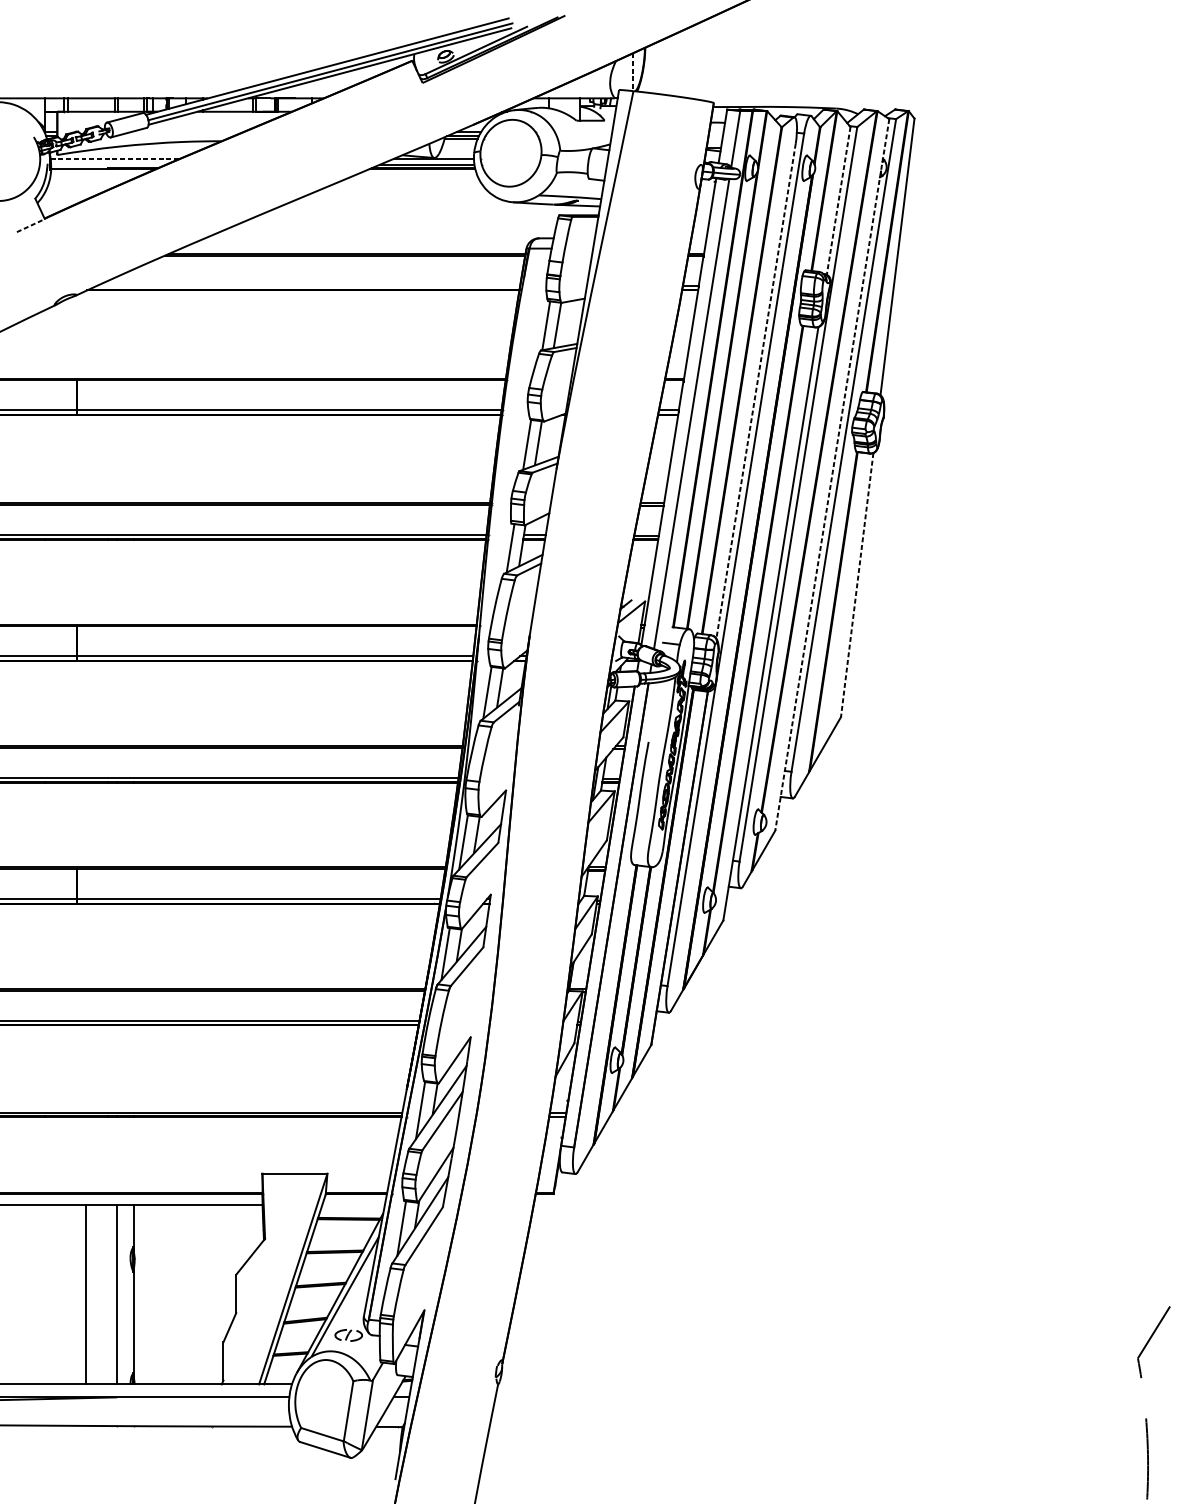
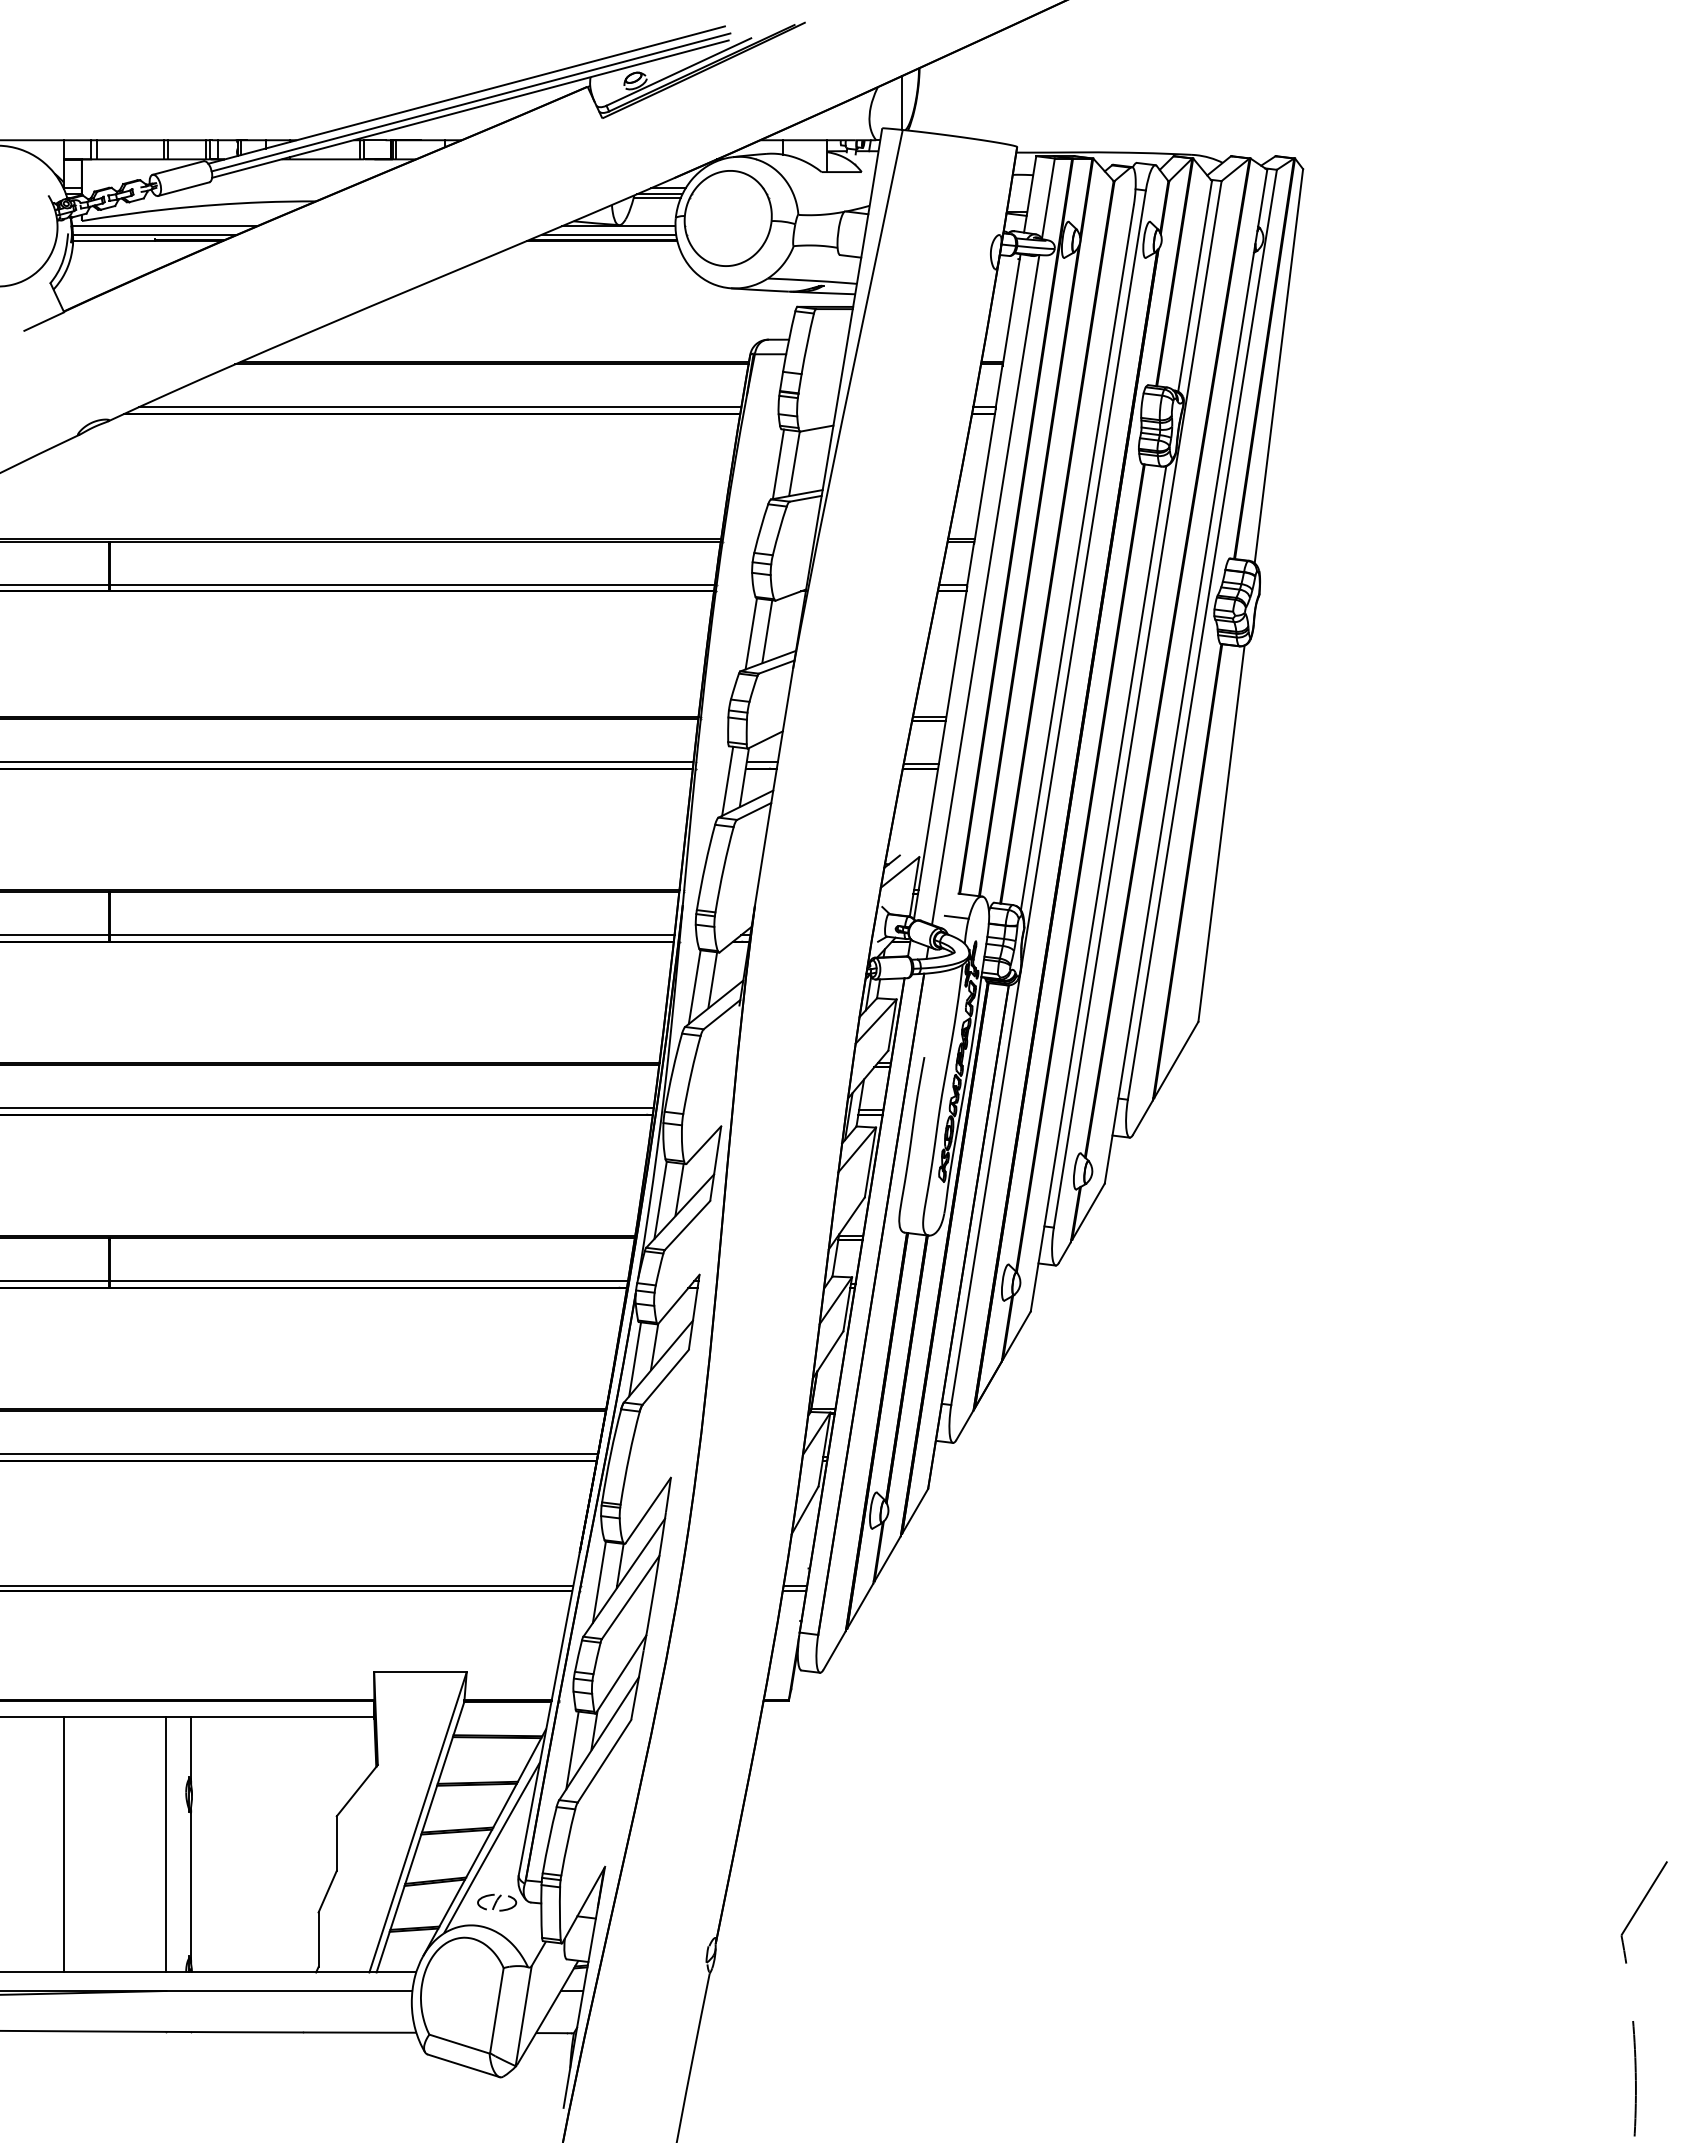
line: (633, 72) -> (902, 103), dashed -> solid
line: (116, 158) -> (165, 226), dashed -> solid
line: (108, 164) -> (154, 234), added
line: (838, 201) -> (1195, 286), dashed -> solid
line: (31, 225) -> (44, 321), dashed -> solid
line: (308, 285) -> (439, 407), added
line: (756, 391) -> (1077, 558), dashed -> solid
line: (831, 475) -> (1185, 677), dashed -> solid
line: (857, 585) -> (1221, 834), dashed -> solid
line: (85, 1294) -> (63, 1844), moved

